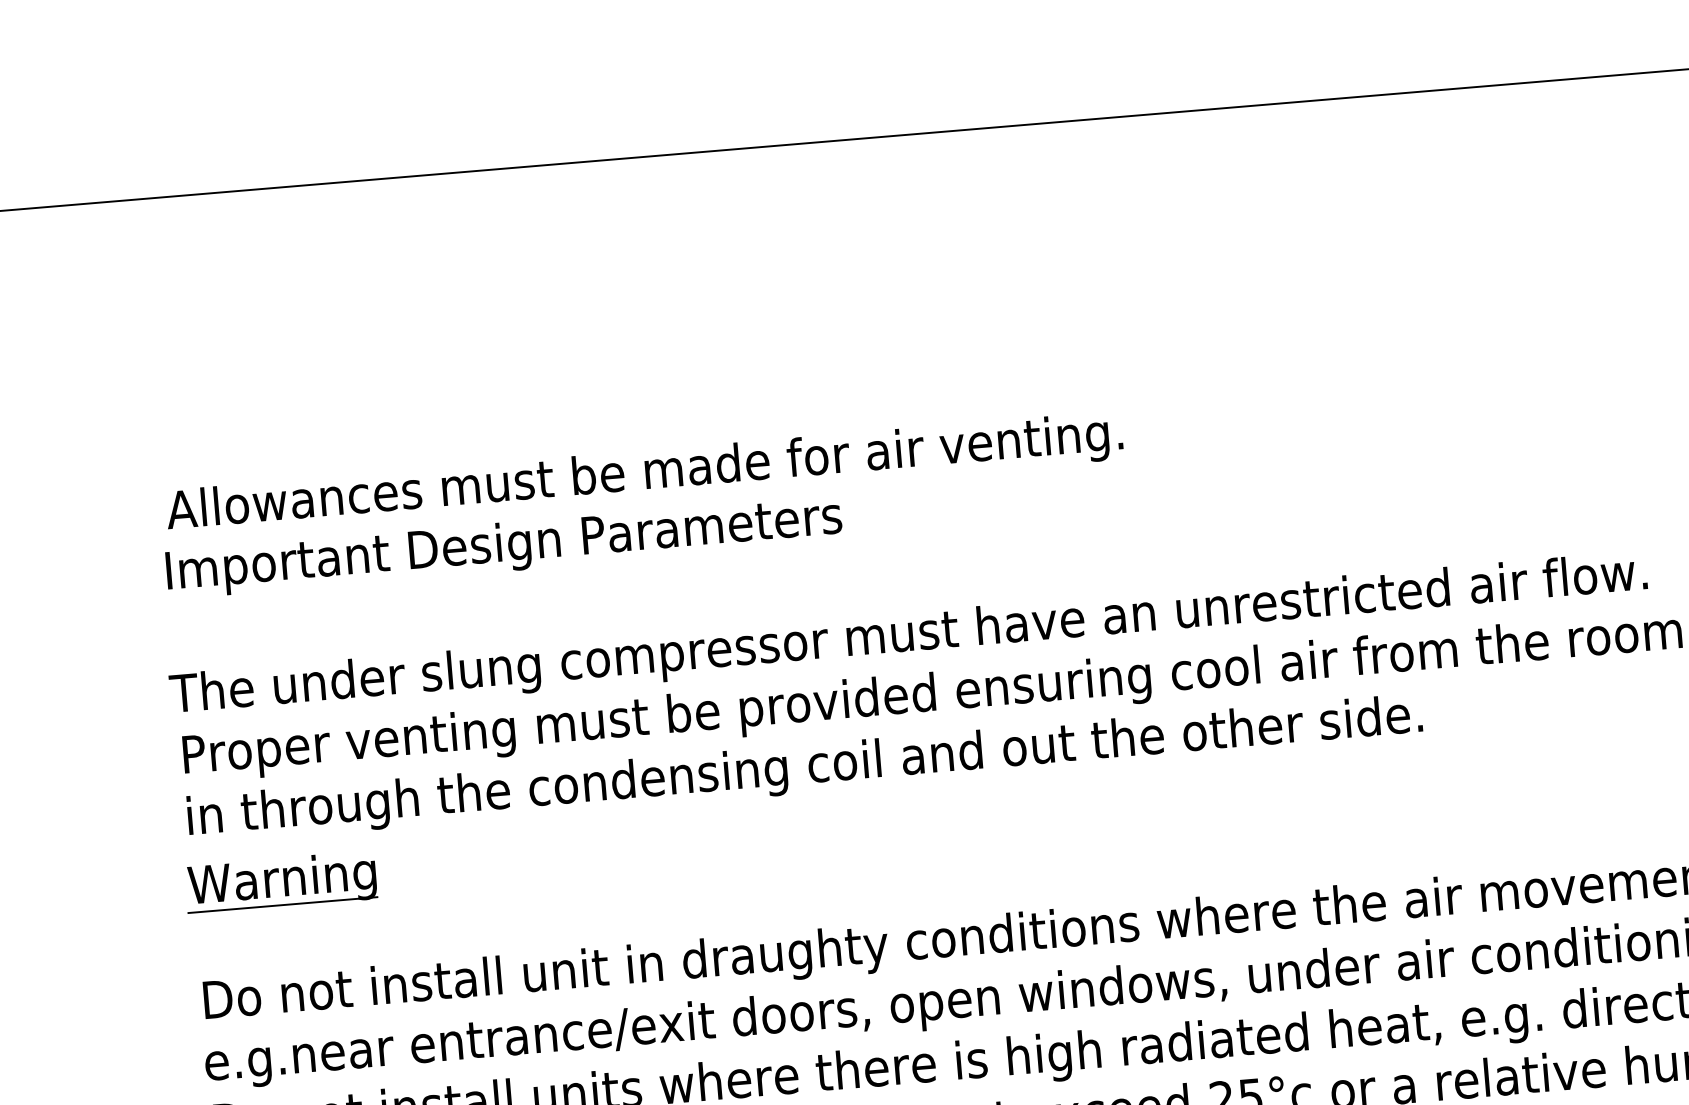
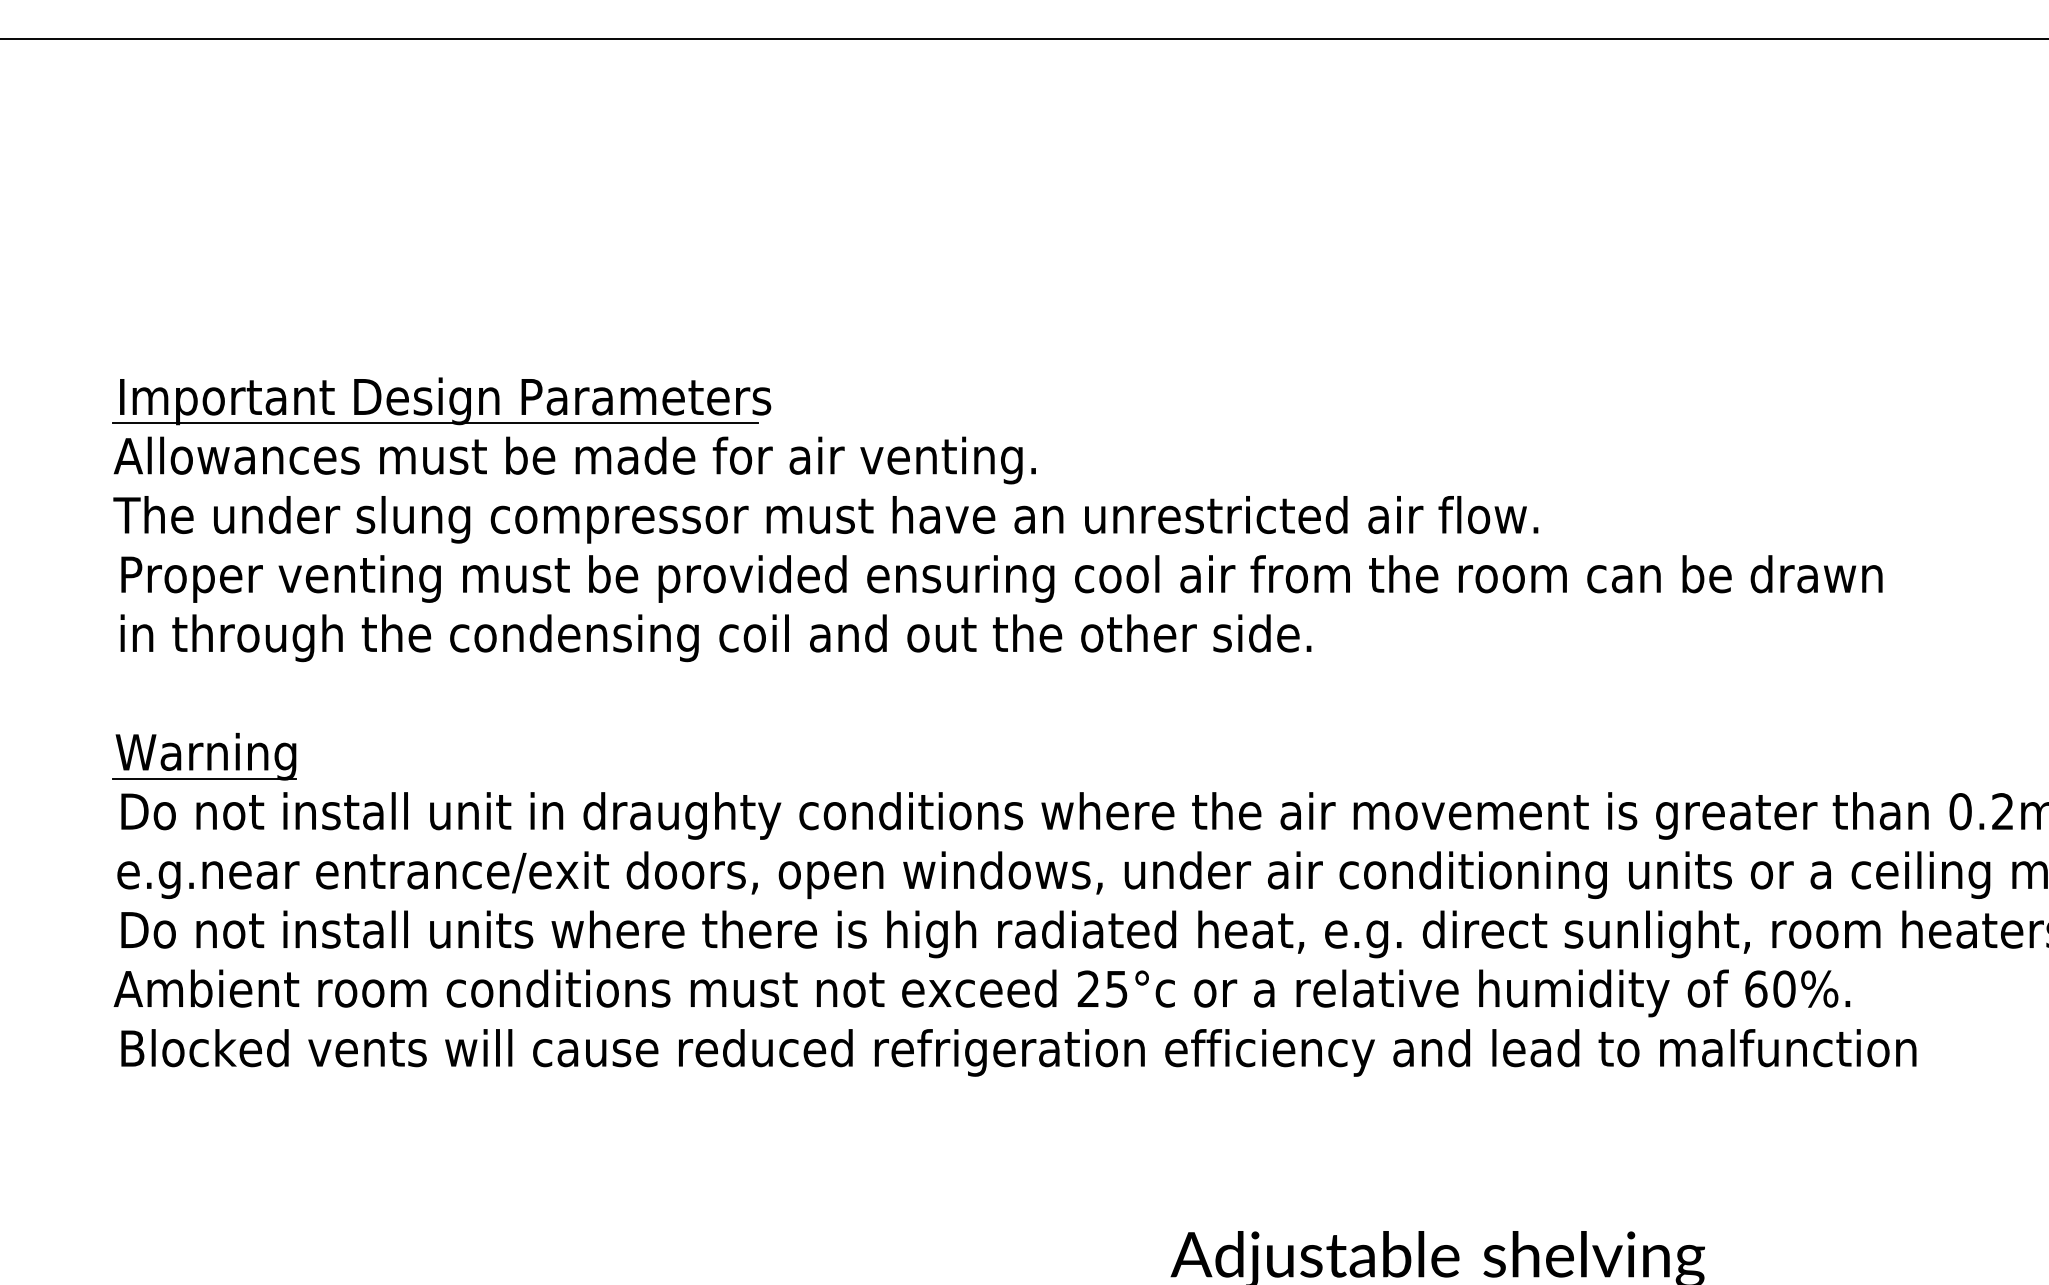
text: (644, 475) -> (574, 460), moved
line: (495, 570) -> (435, 423), added
part: (280, 882) -> (204, 756), moved

